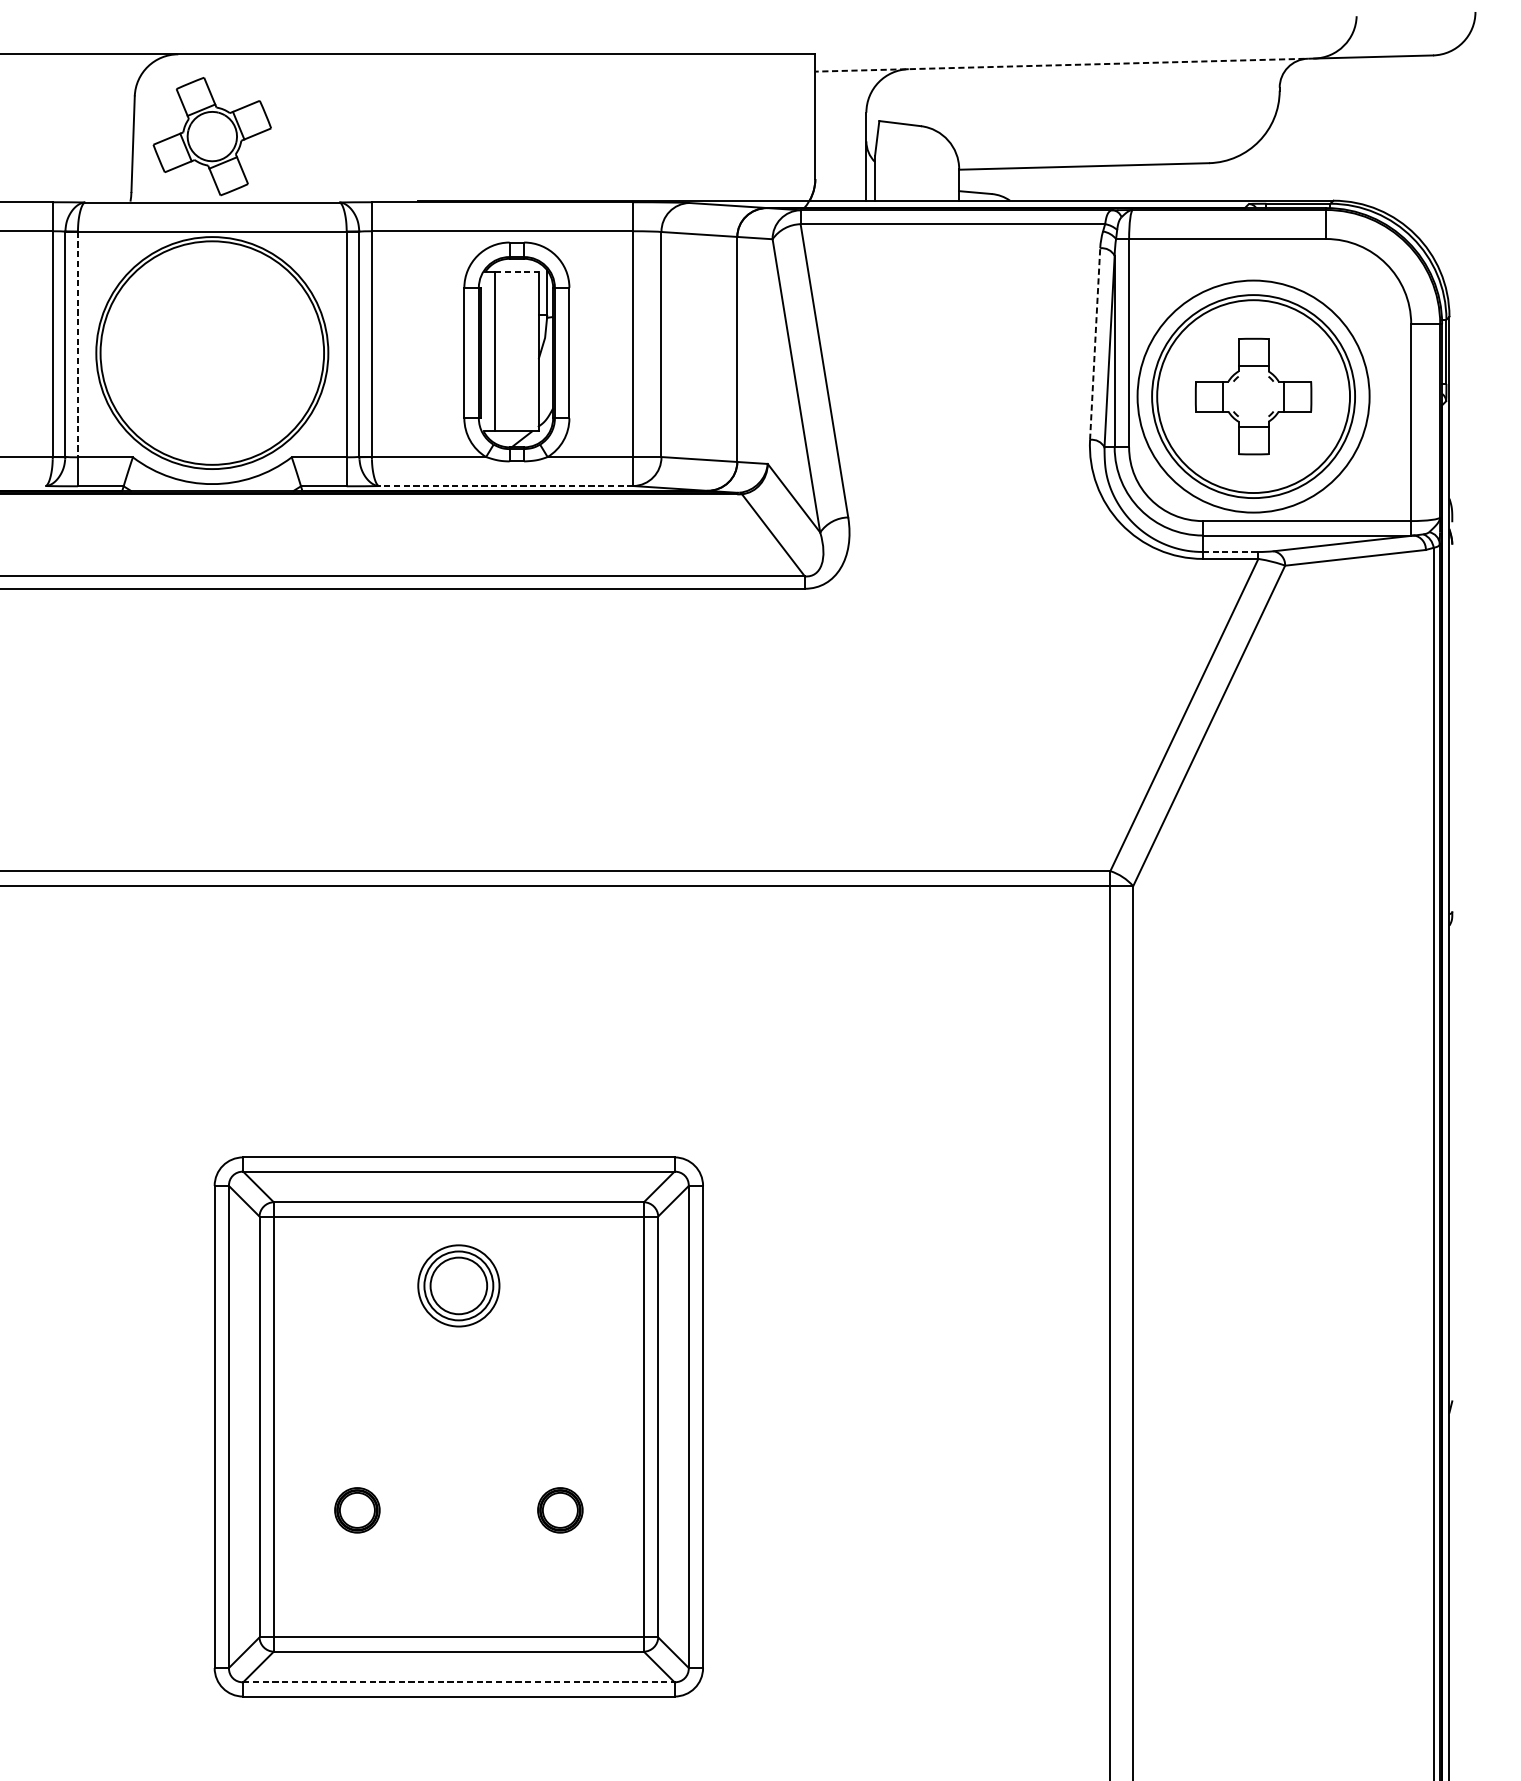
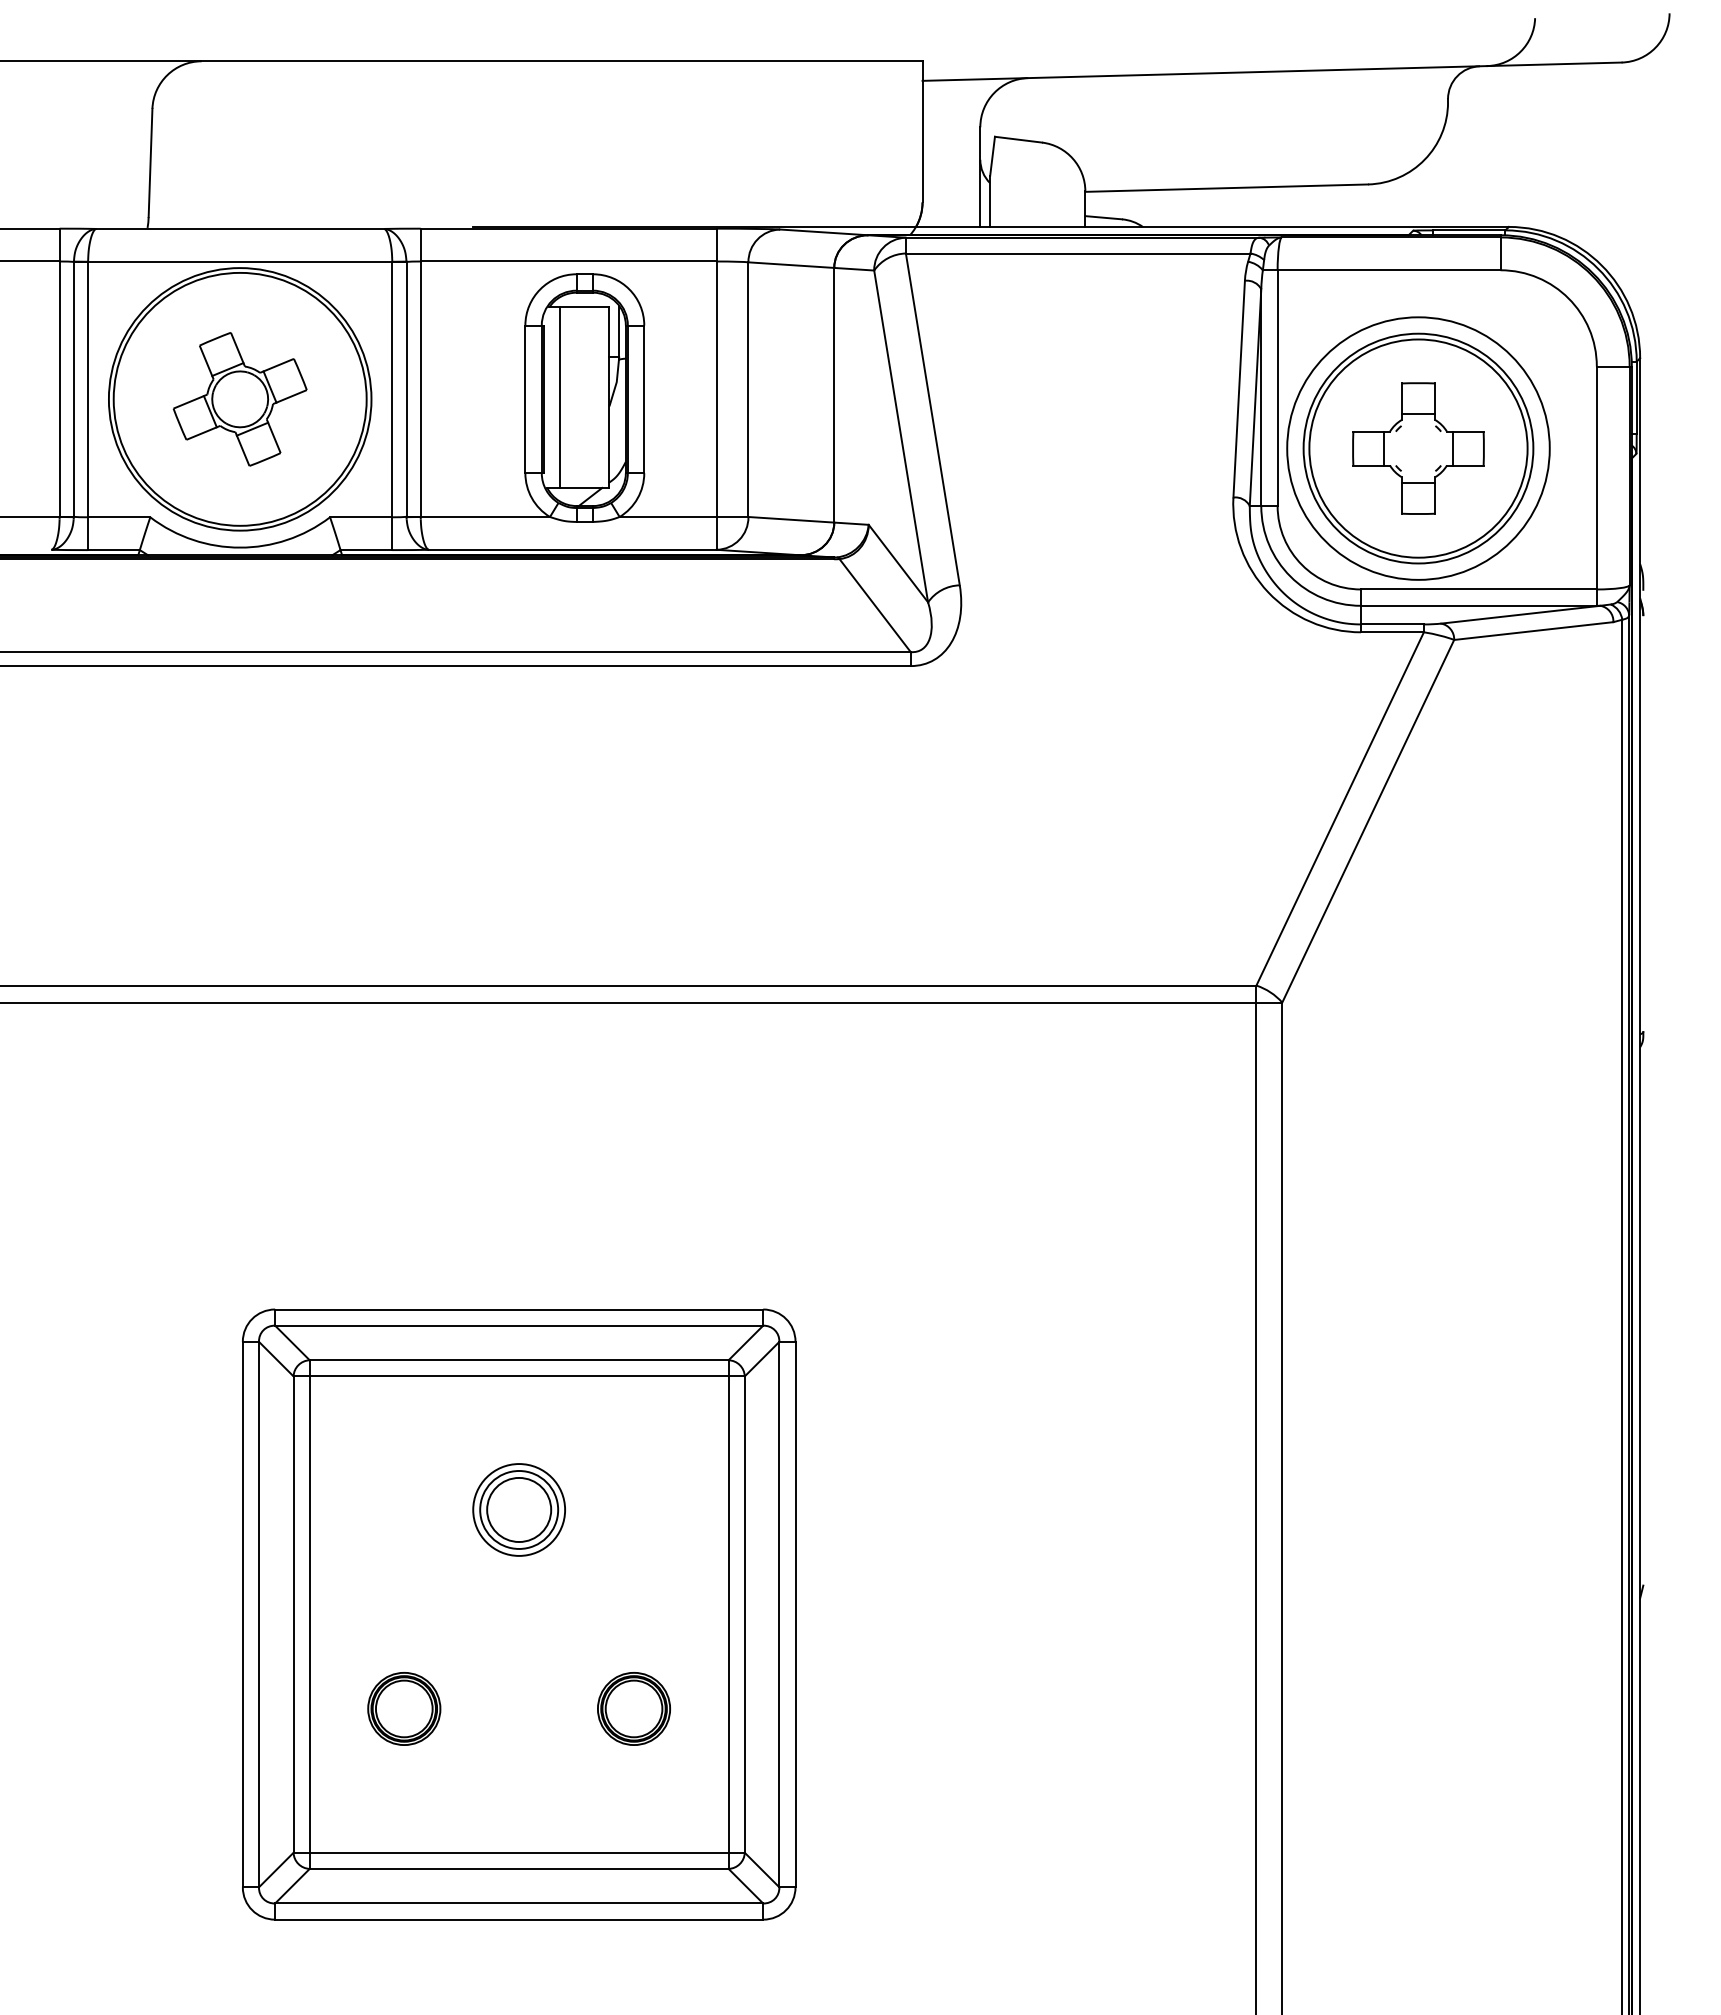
line: (1064, 65) -> (1204, 73), dashed -> solid
part: (211, 136) -> (239, 399), moved
line: (516, 271) -> (584, 307), dashed -> solid
line: (78, 344) -> (88, 389), dashed -> solid
line: (1095, 344) -> (1239, 389), dashed -> solid
line: (505, 485) -> (572, 549), dashed -> solid
line: (1230, 552) -> (1392, 624), dashed -> solid
part: (458, 1285) -> (518, 1509), moved
part: (357, 1509) -> (404, 1708), size x1.43
part: (559, 1509) -> (633, 1708), size x1.43
line: (459, 1682) -> (519, 1903), dashed -> solid

